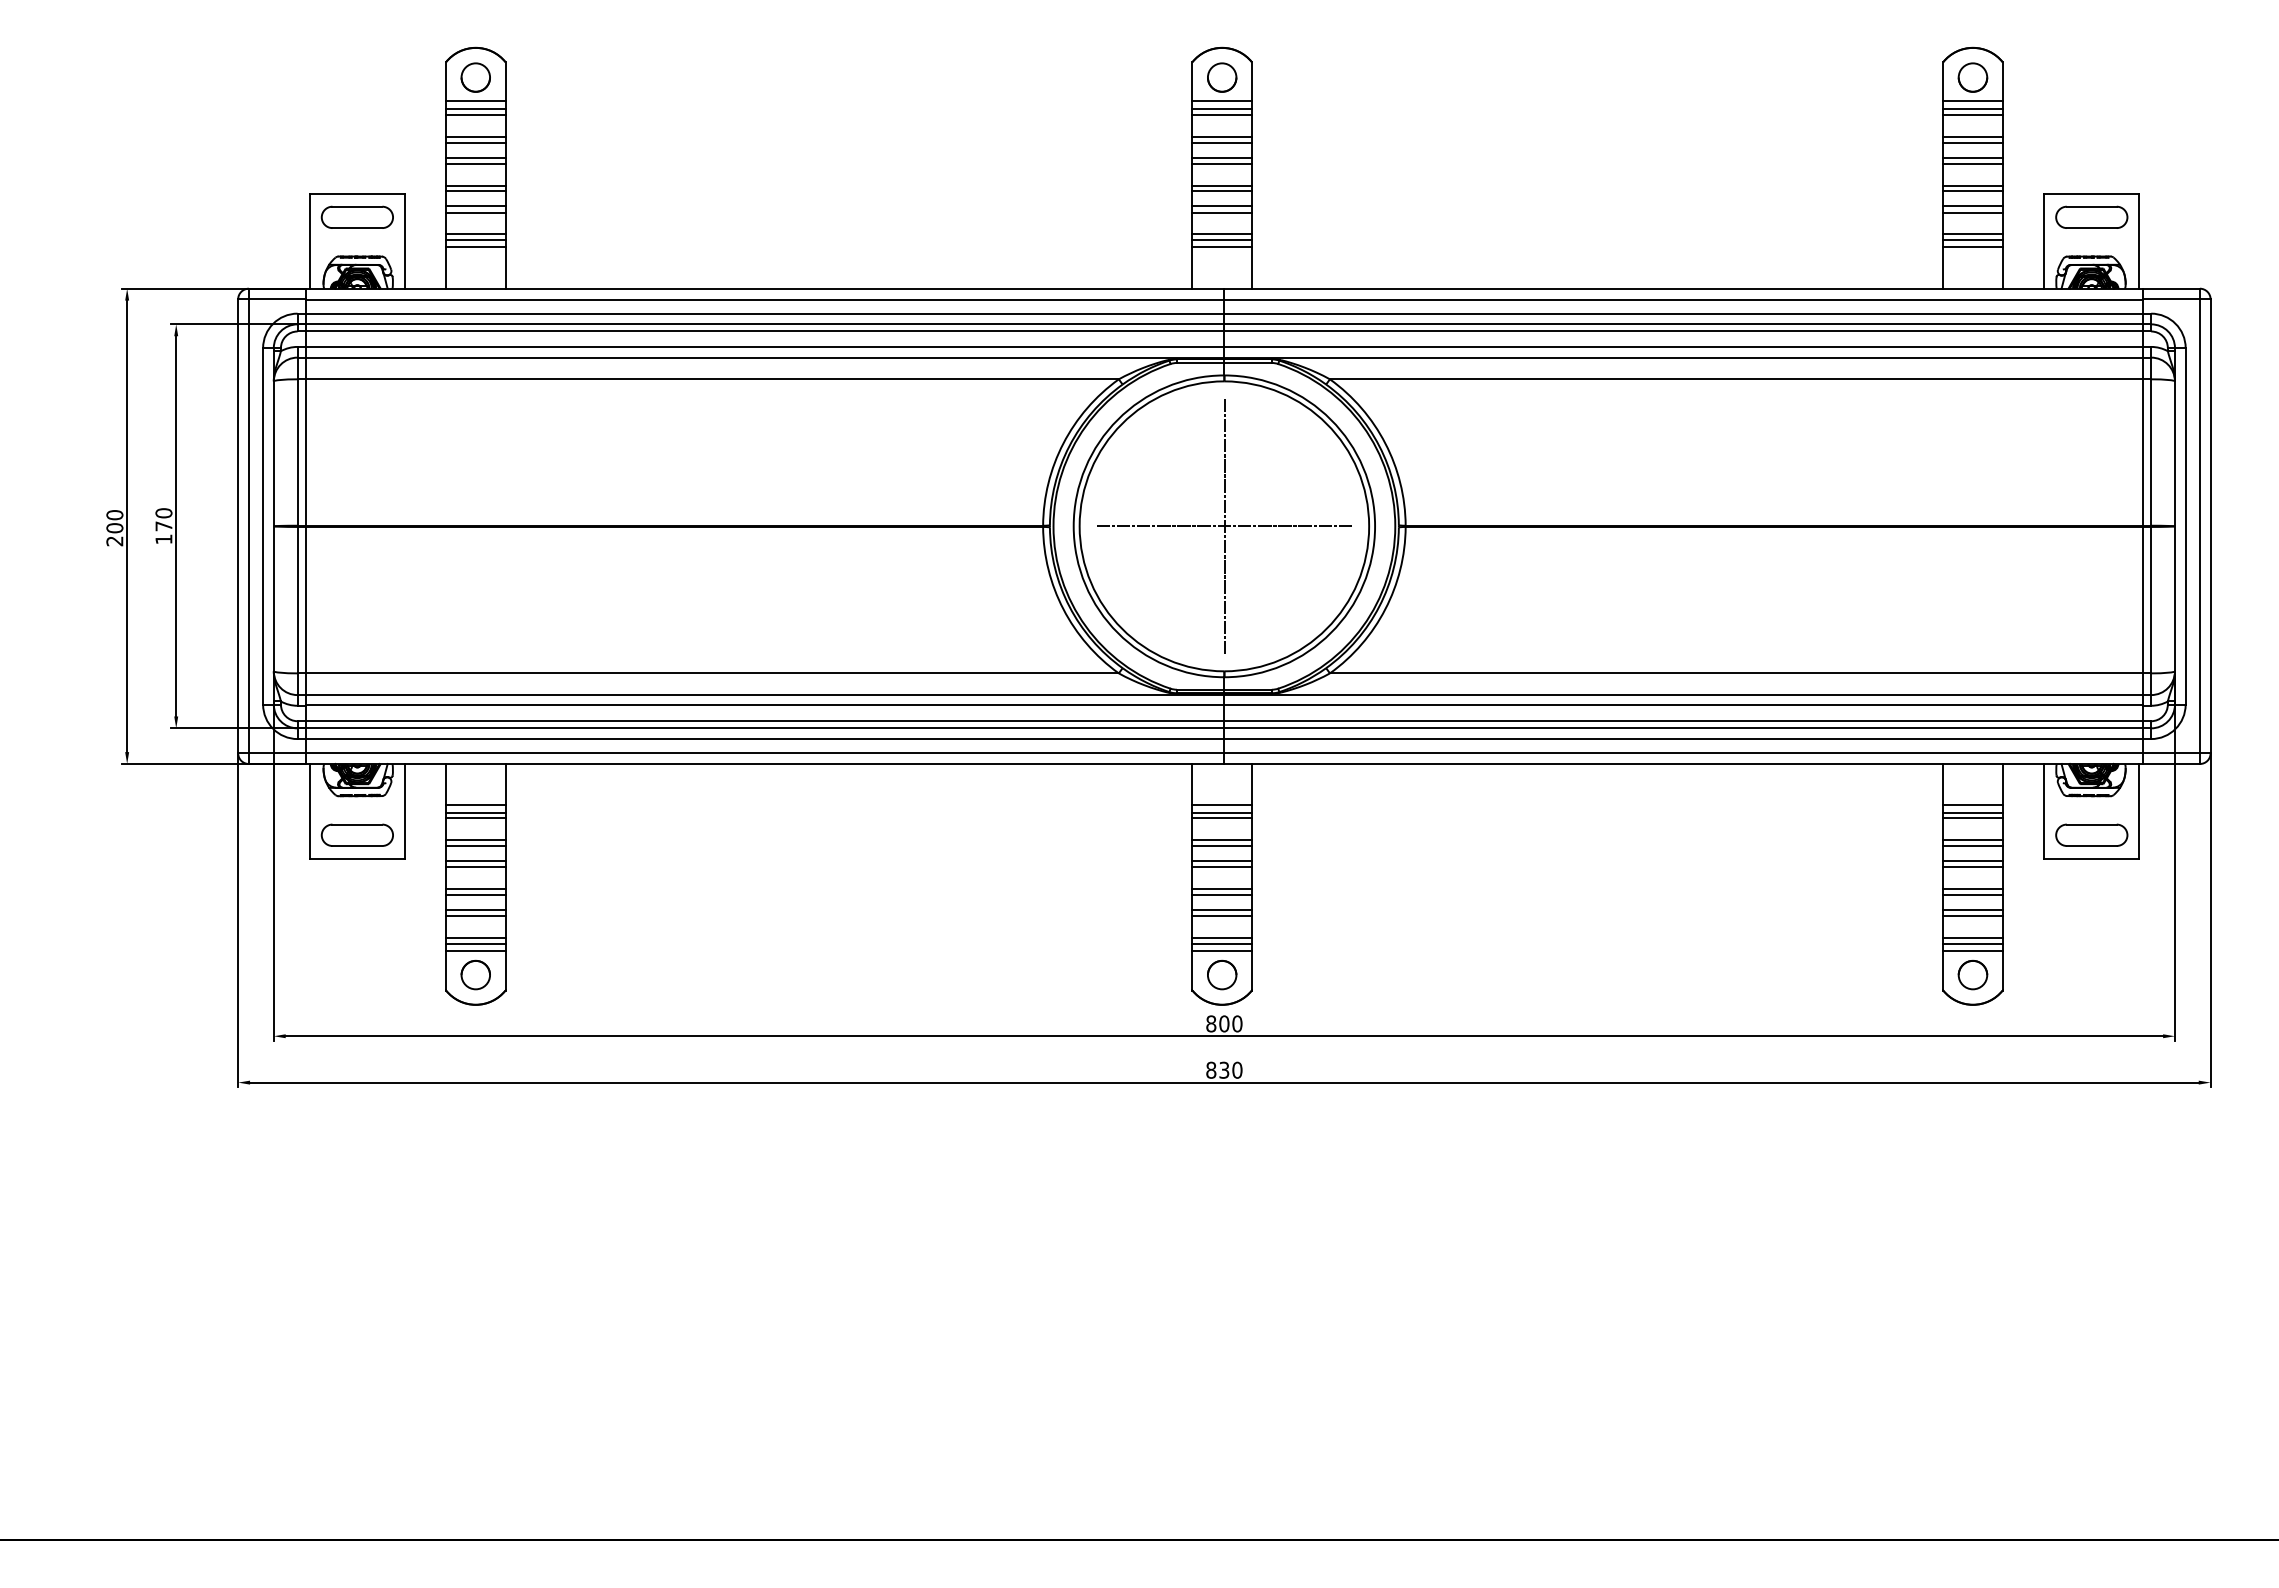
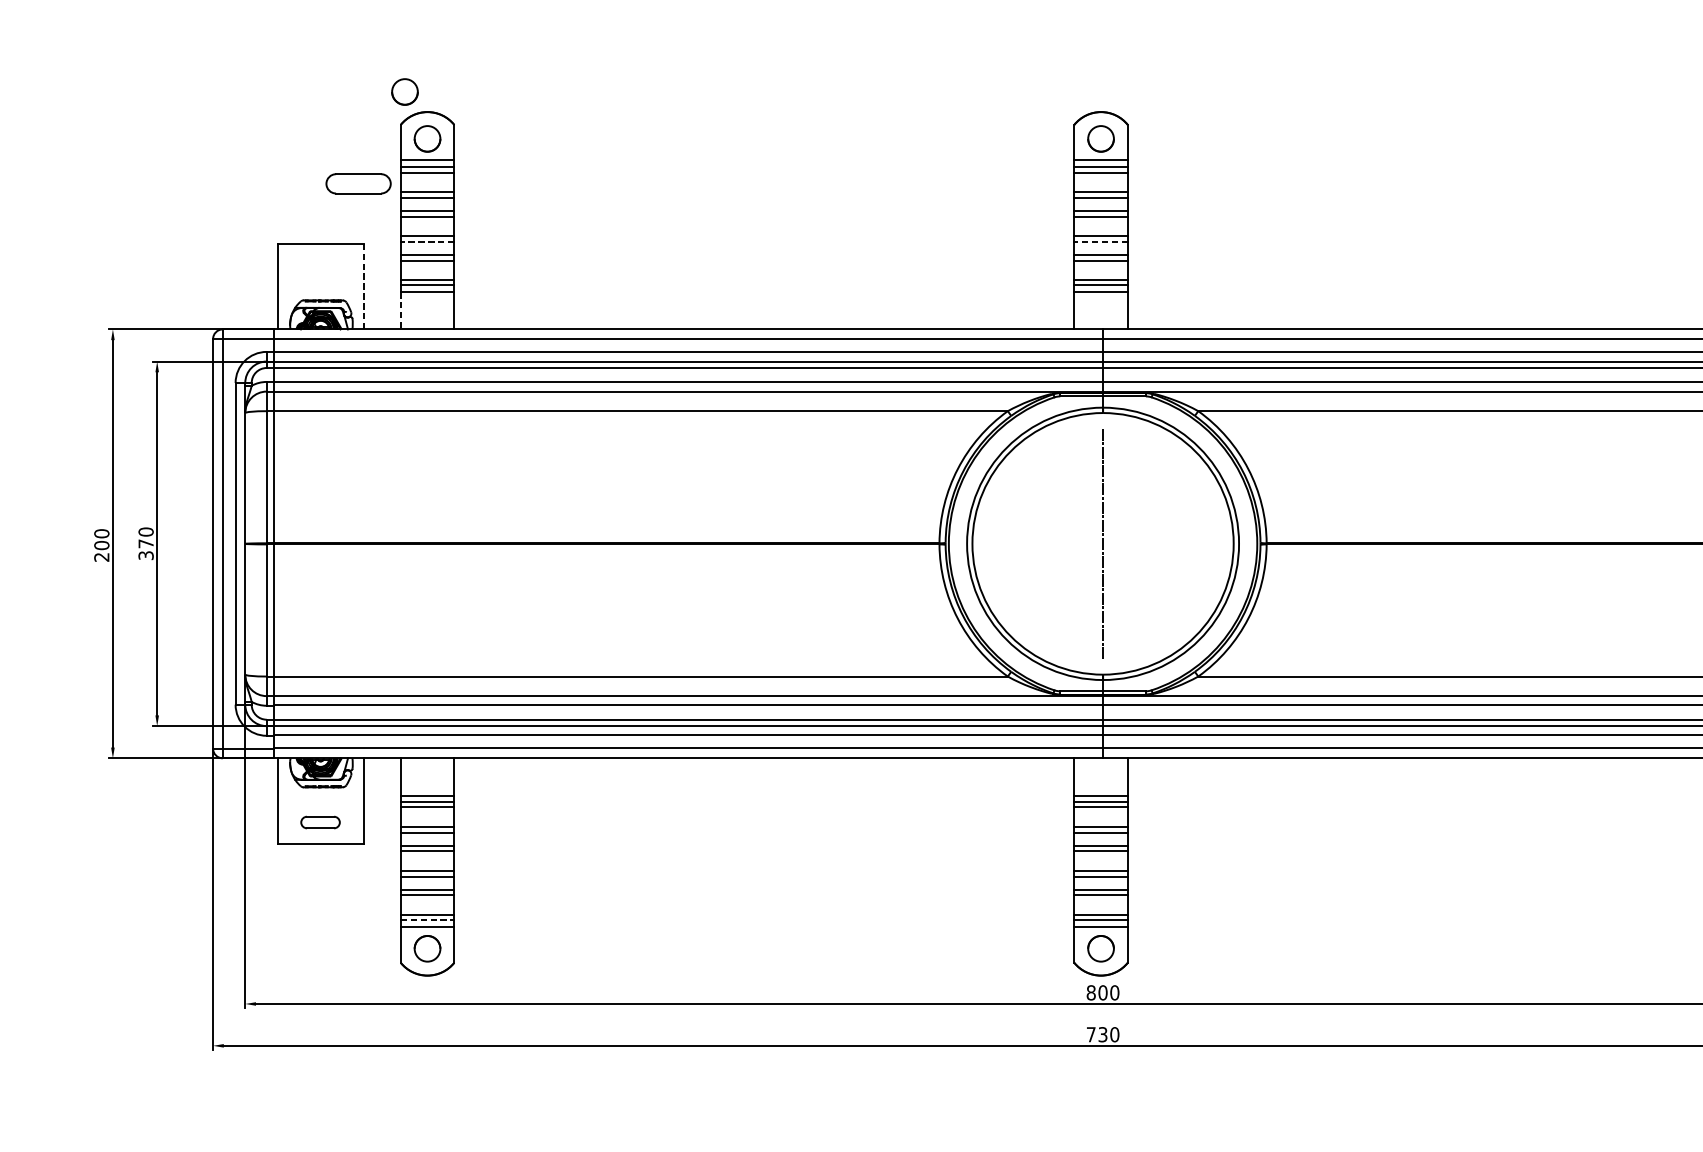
part: (450, 25) -> (404, 91), added
line: (475, 191) -> (427, 241), solid -> dashed
line: (1222, 191) -> (1101, 241), solid -> dashed
part: (356, 216) -> (357, 183), moved
line: (404, 241) -> (363, 286), solid -> dashed
line: (446, 268) -> (401, 311), solid -> dashed
line: (1224, 526) -> (1103, 543), removed
text: (163, 539) -> (145, 555), 170 -> 370
part: (356, 834) -> (319, 821), size x0.6
line: (475, 943) -> (427, 920), solid -> dashed
text: (1211, 1069) -> (1091, 1033), 830 -> 730

